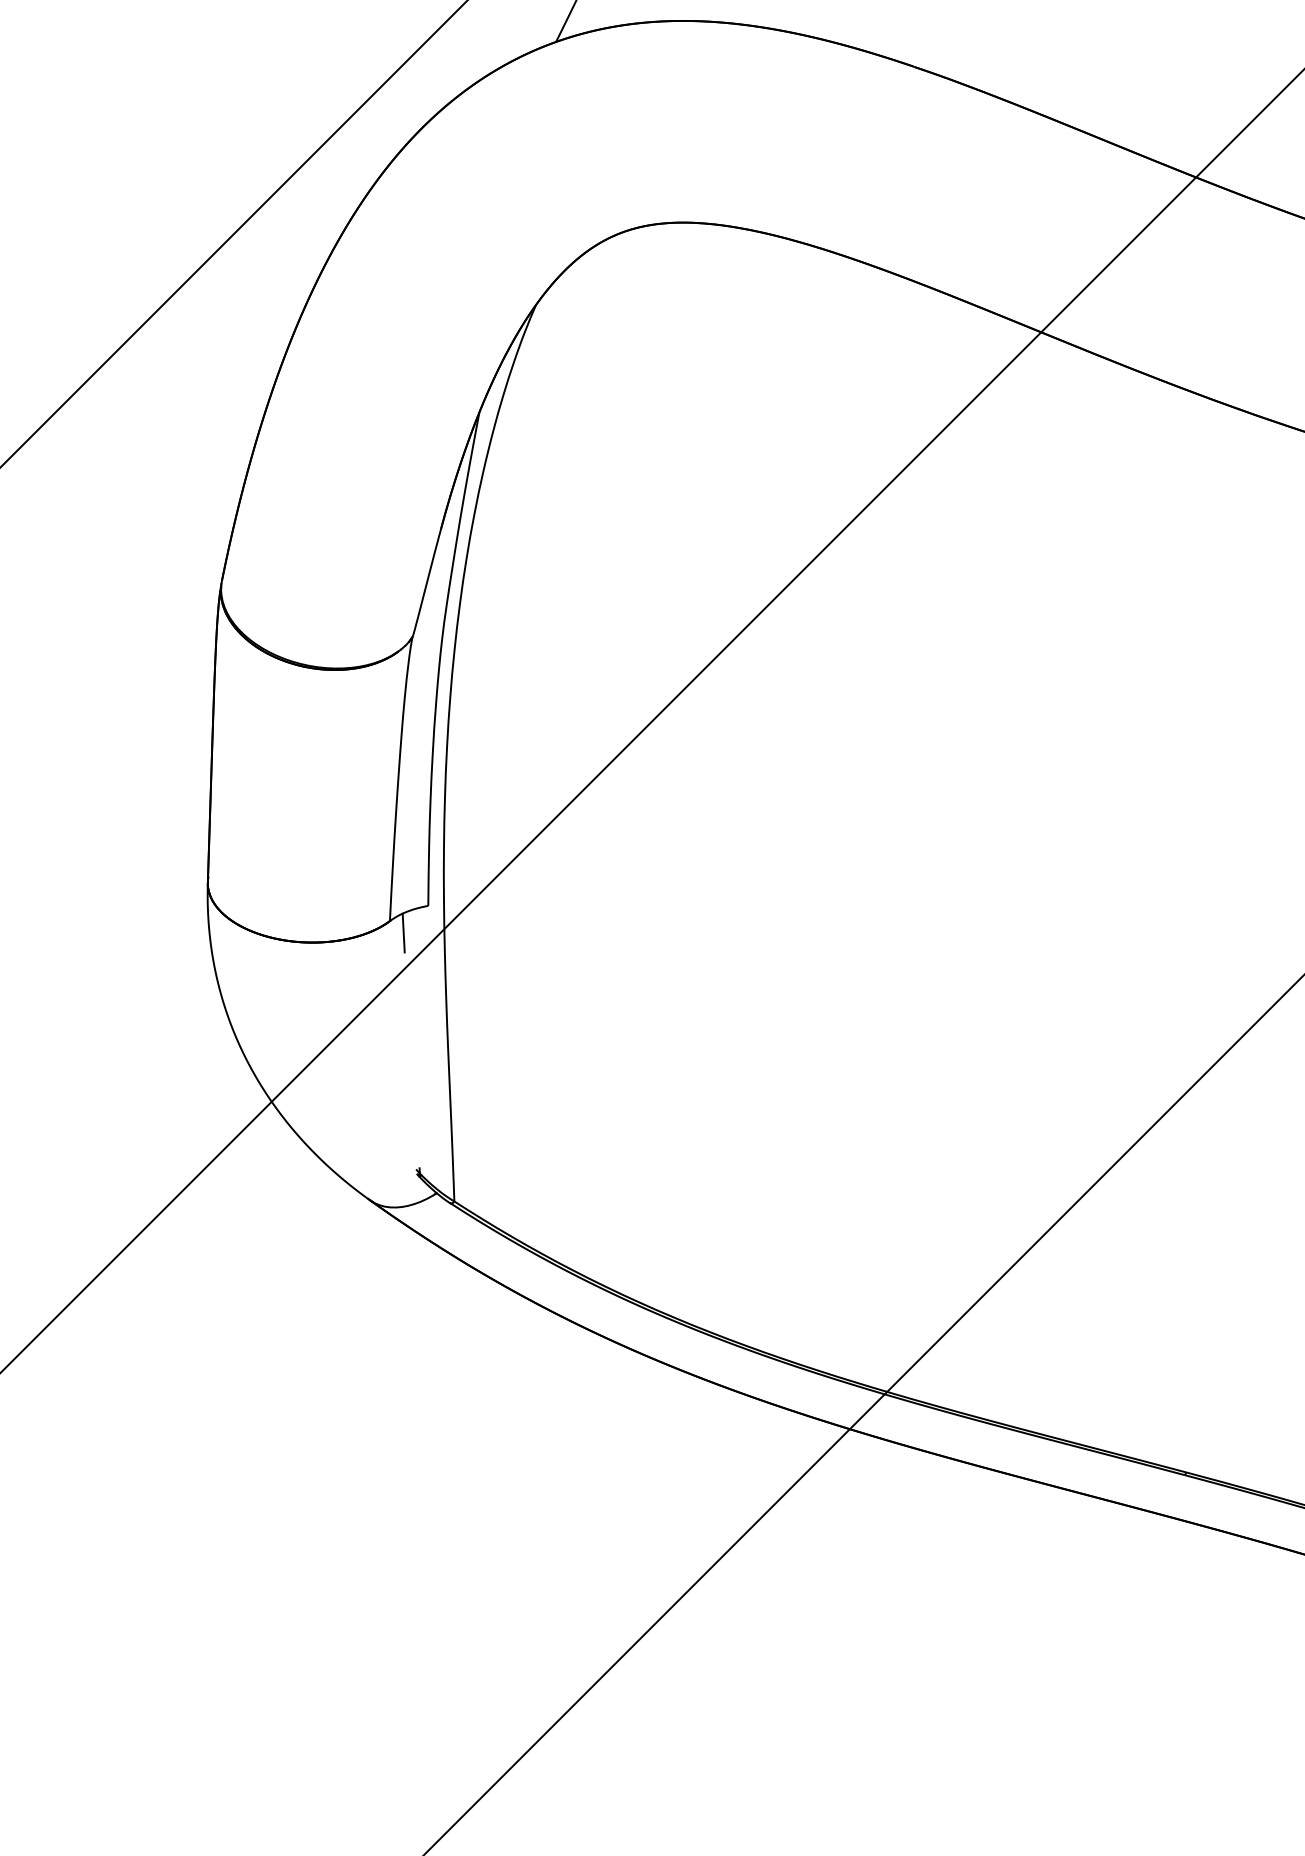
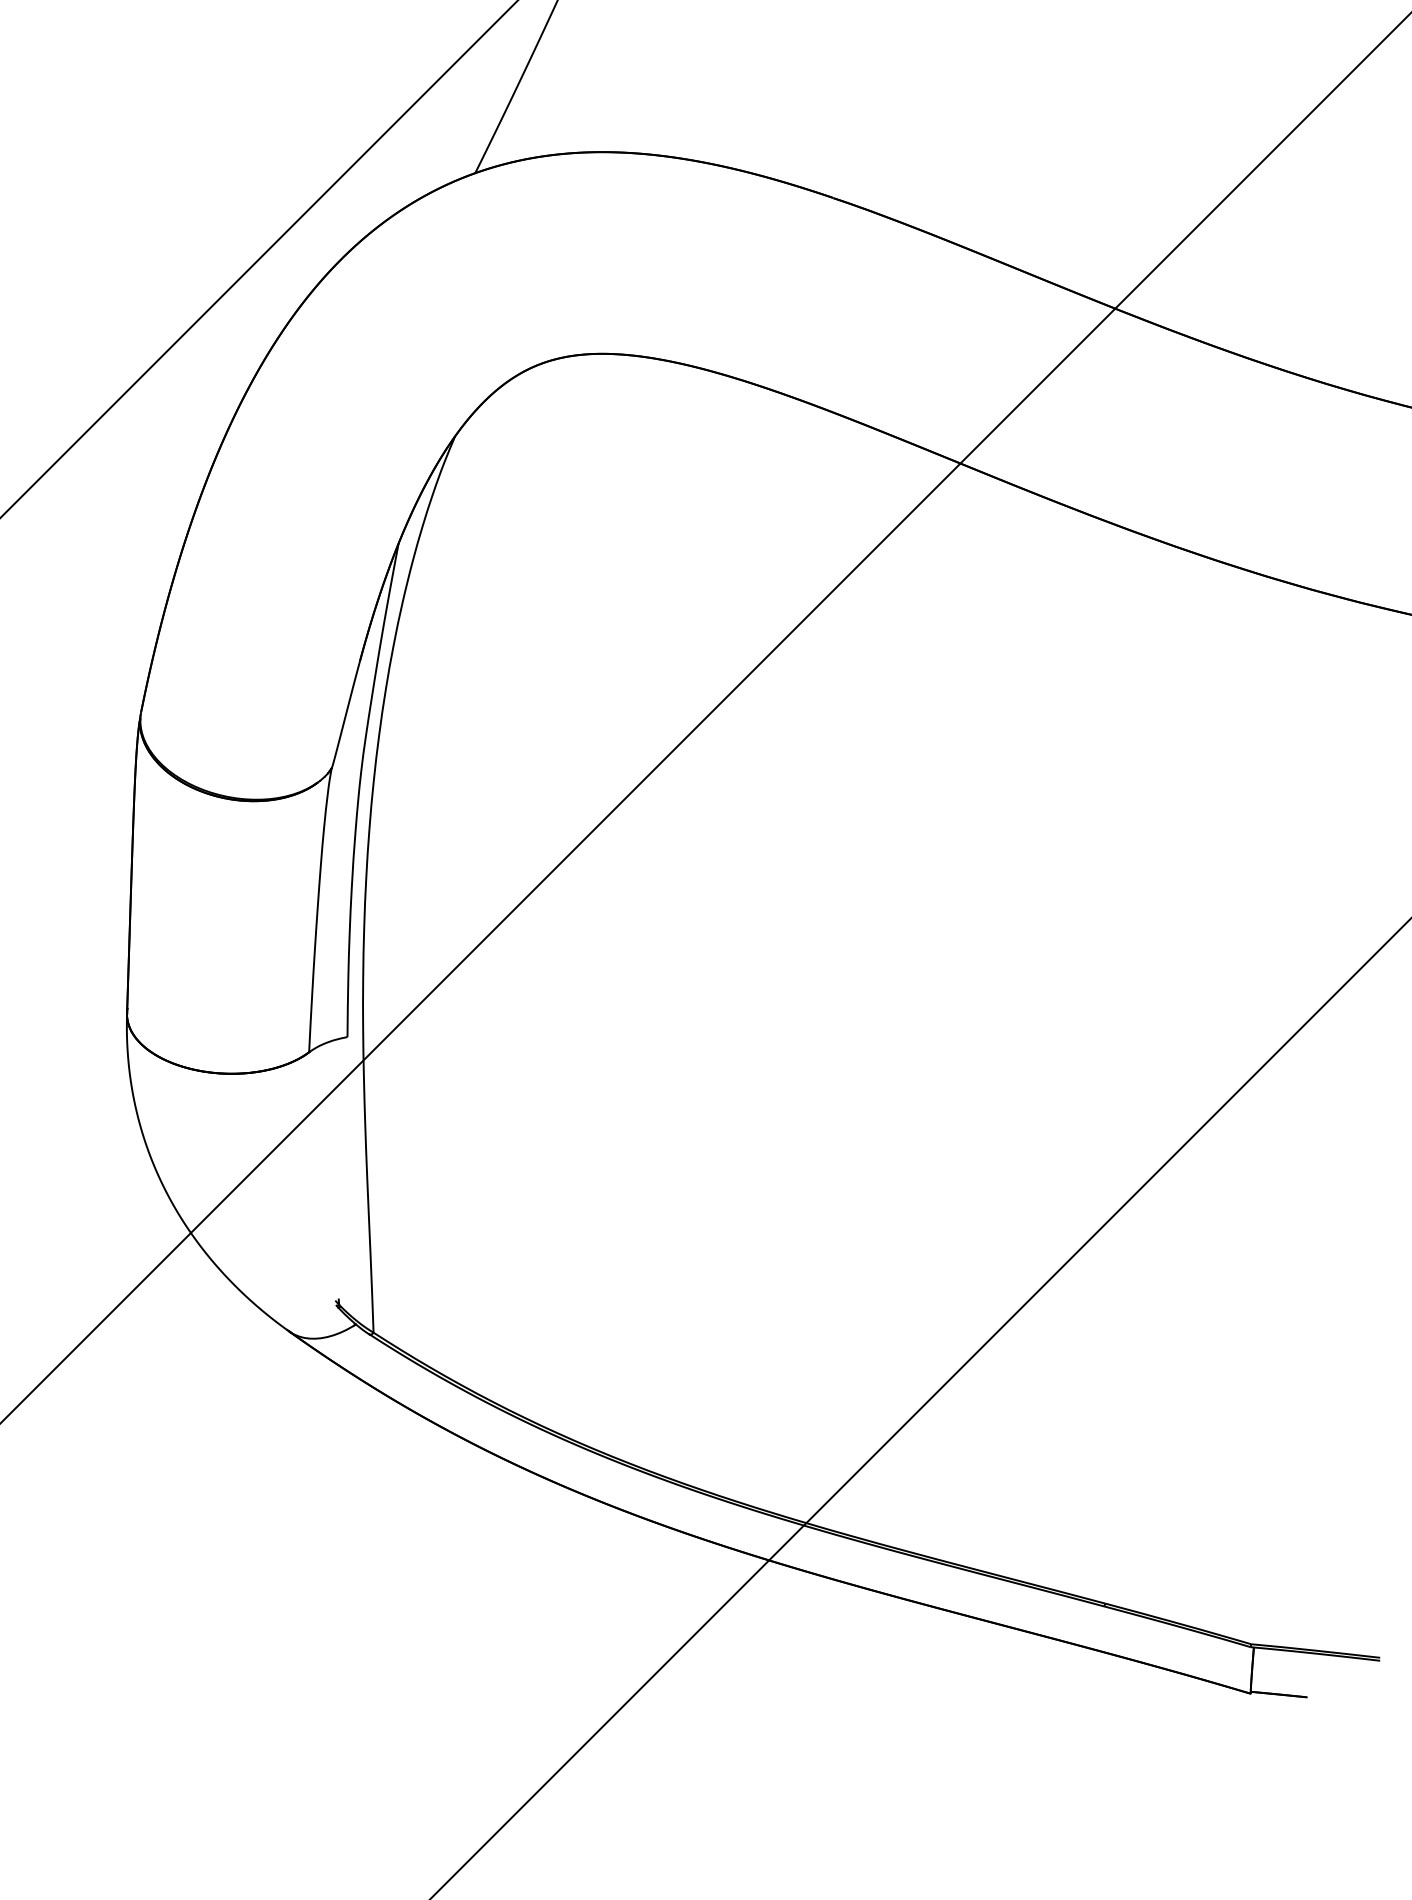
line: (403, 932) -> (322, 1063), removed

